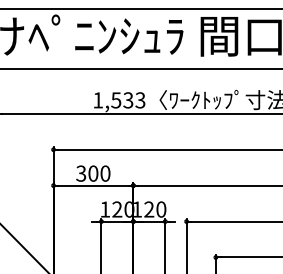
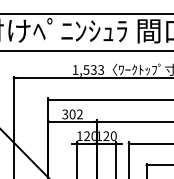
text: (104, 173) -> (79, 114), 300 -> 302

